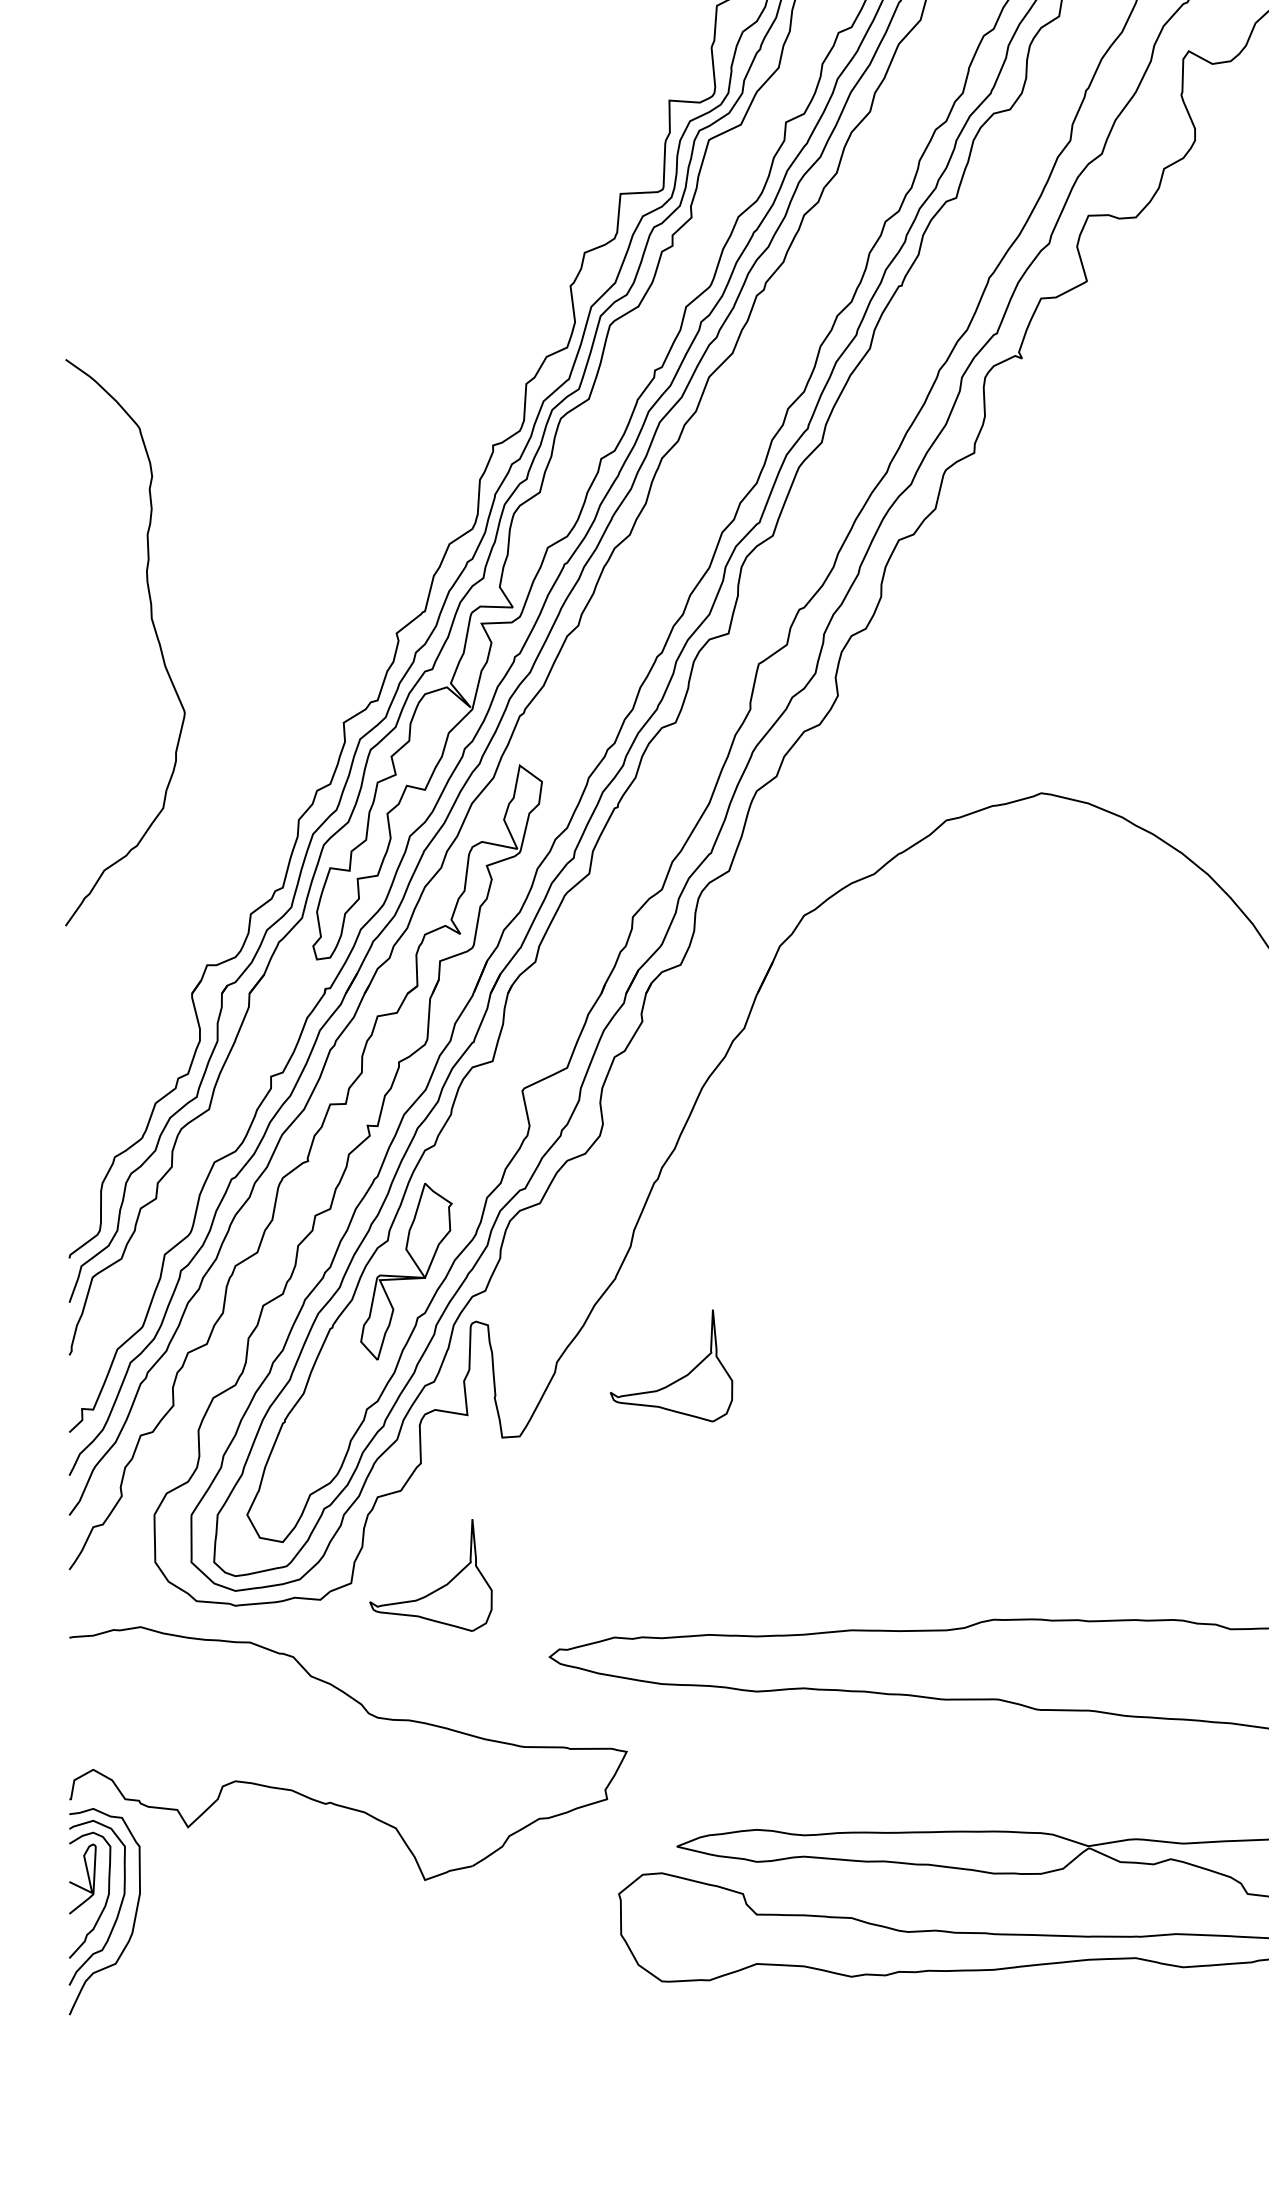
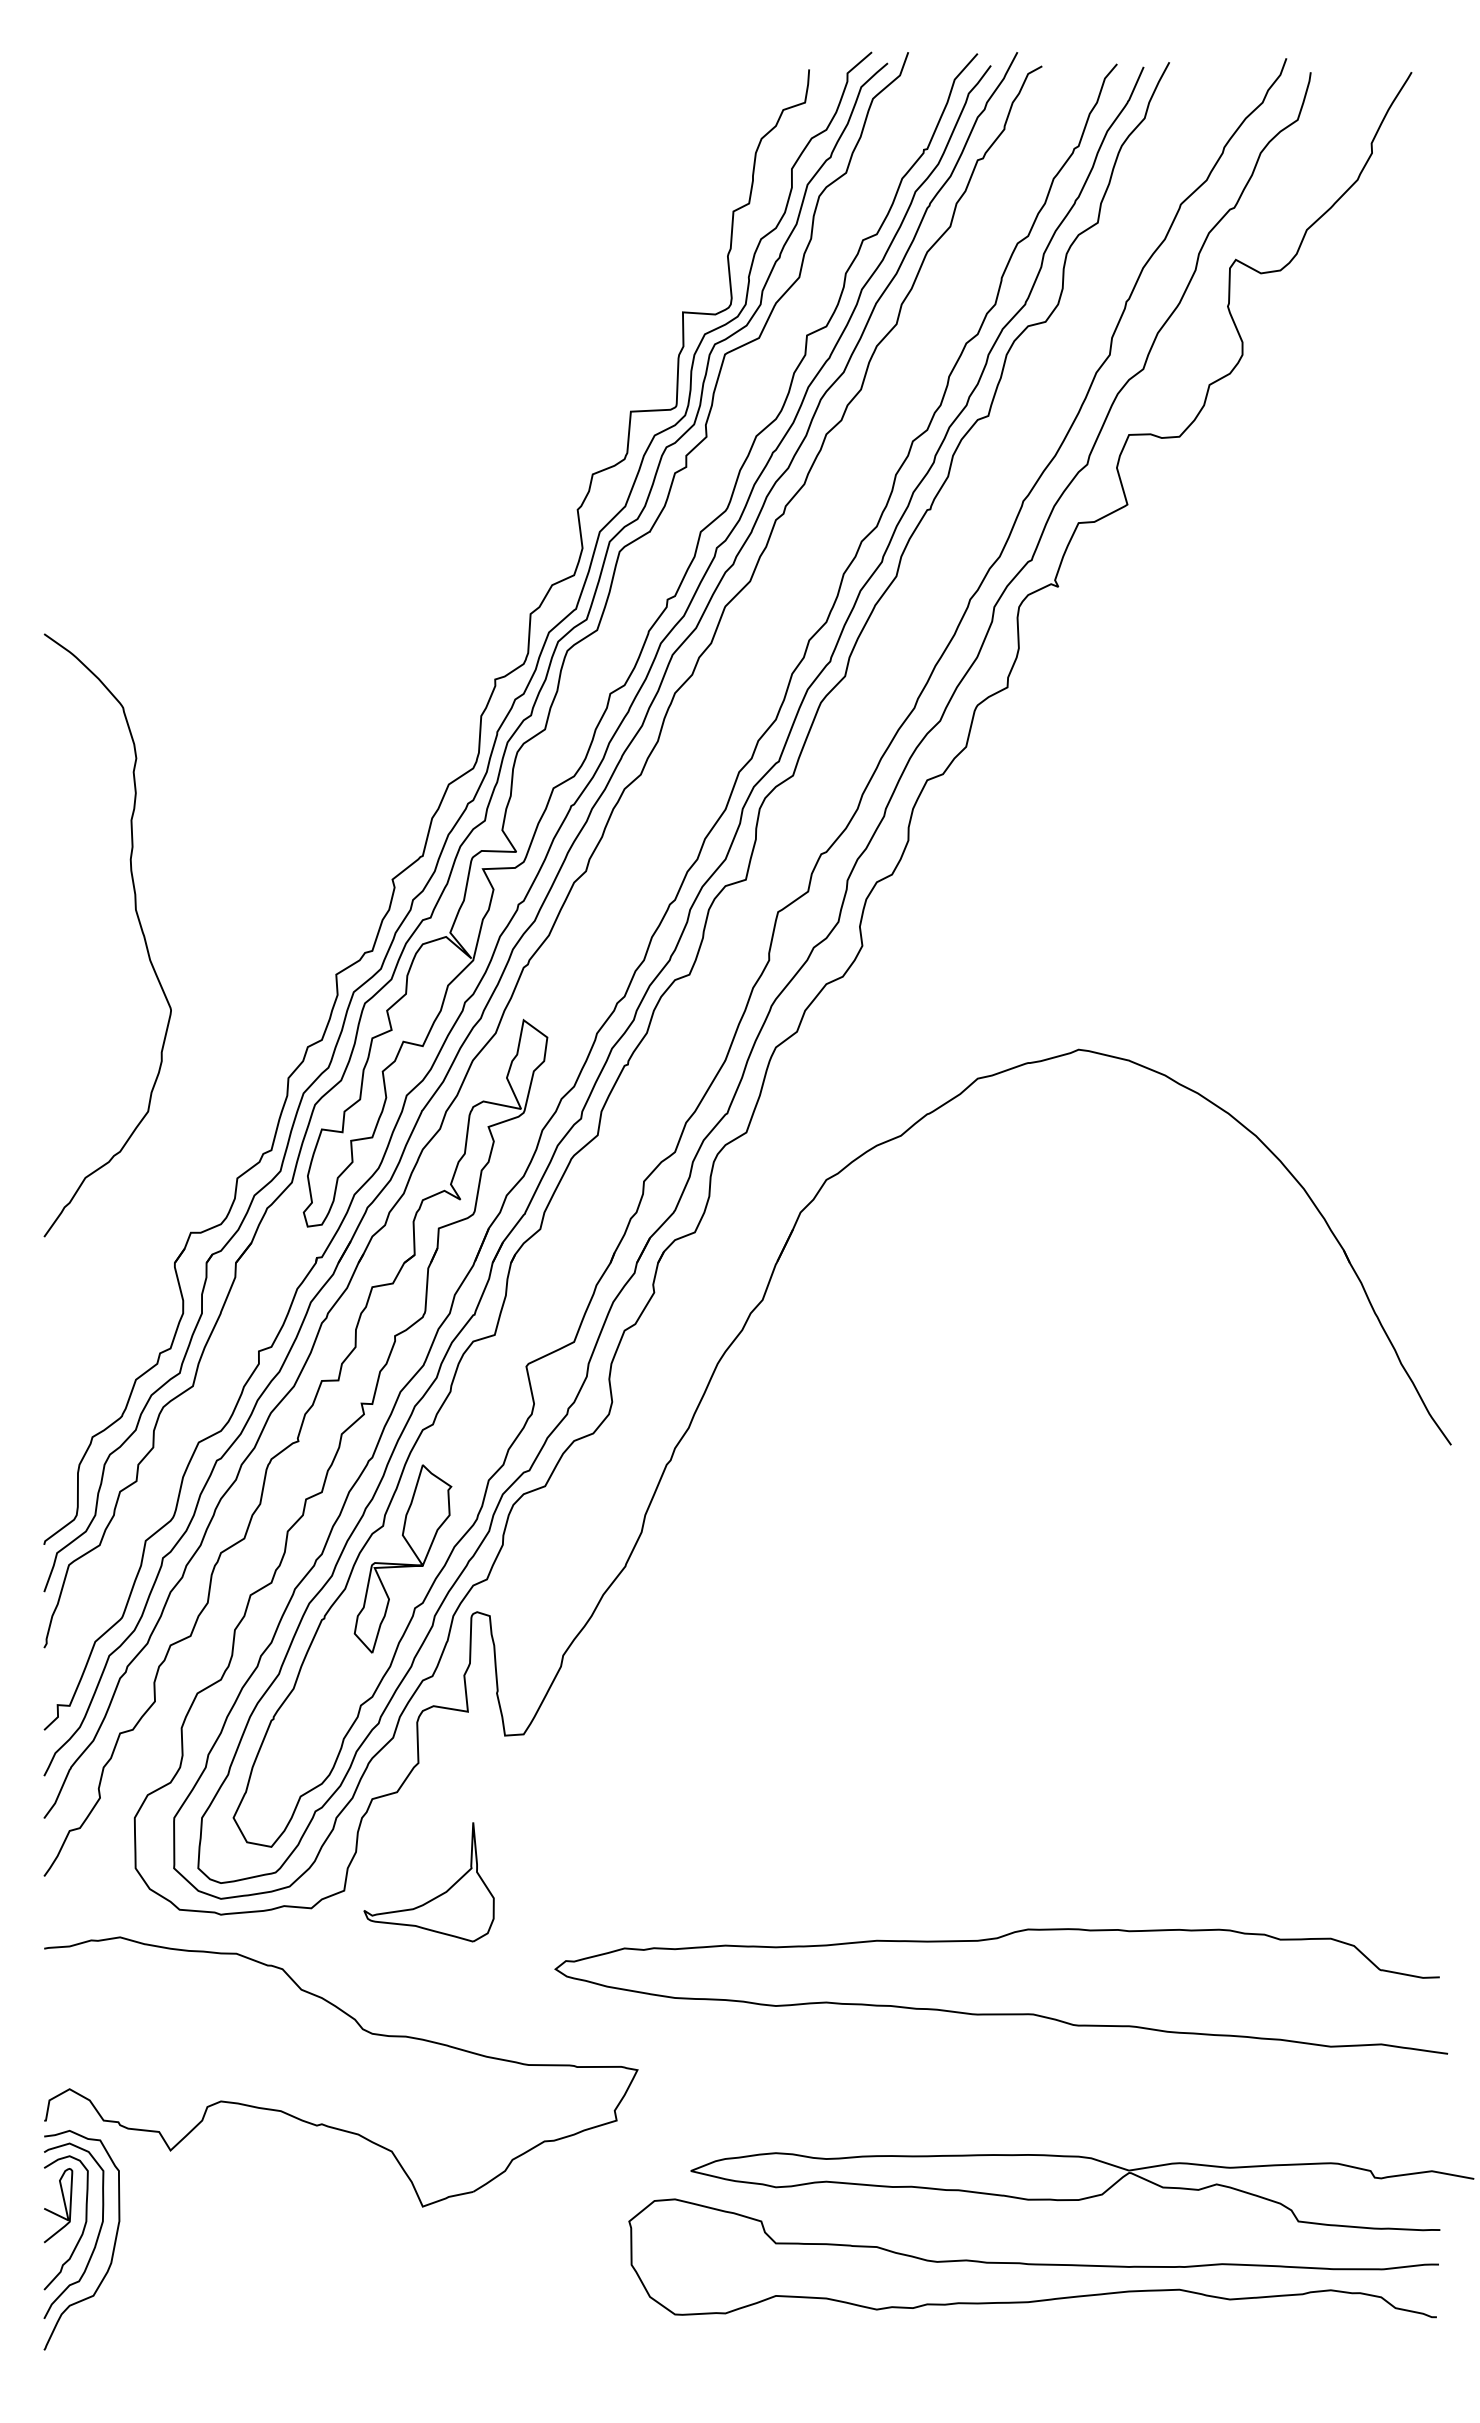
curve: (155, 633) -> (139, 925), moved
part: (679, 1378) -> (693, 1672), removed

